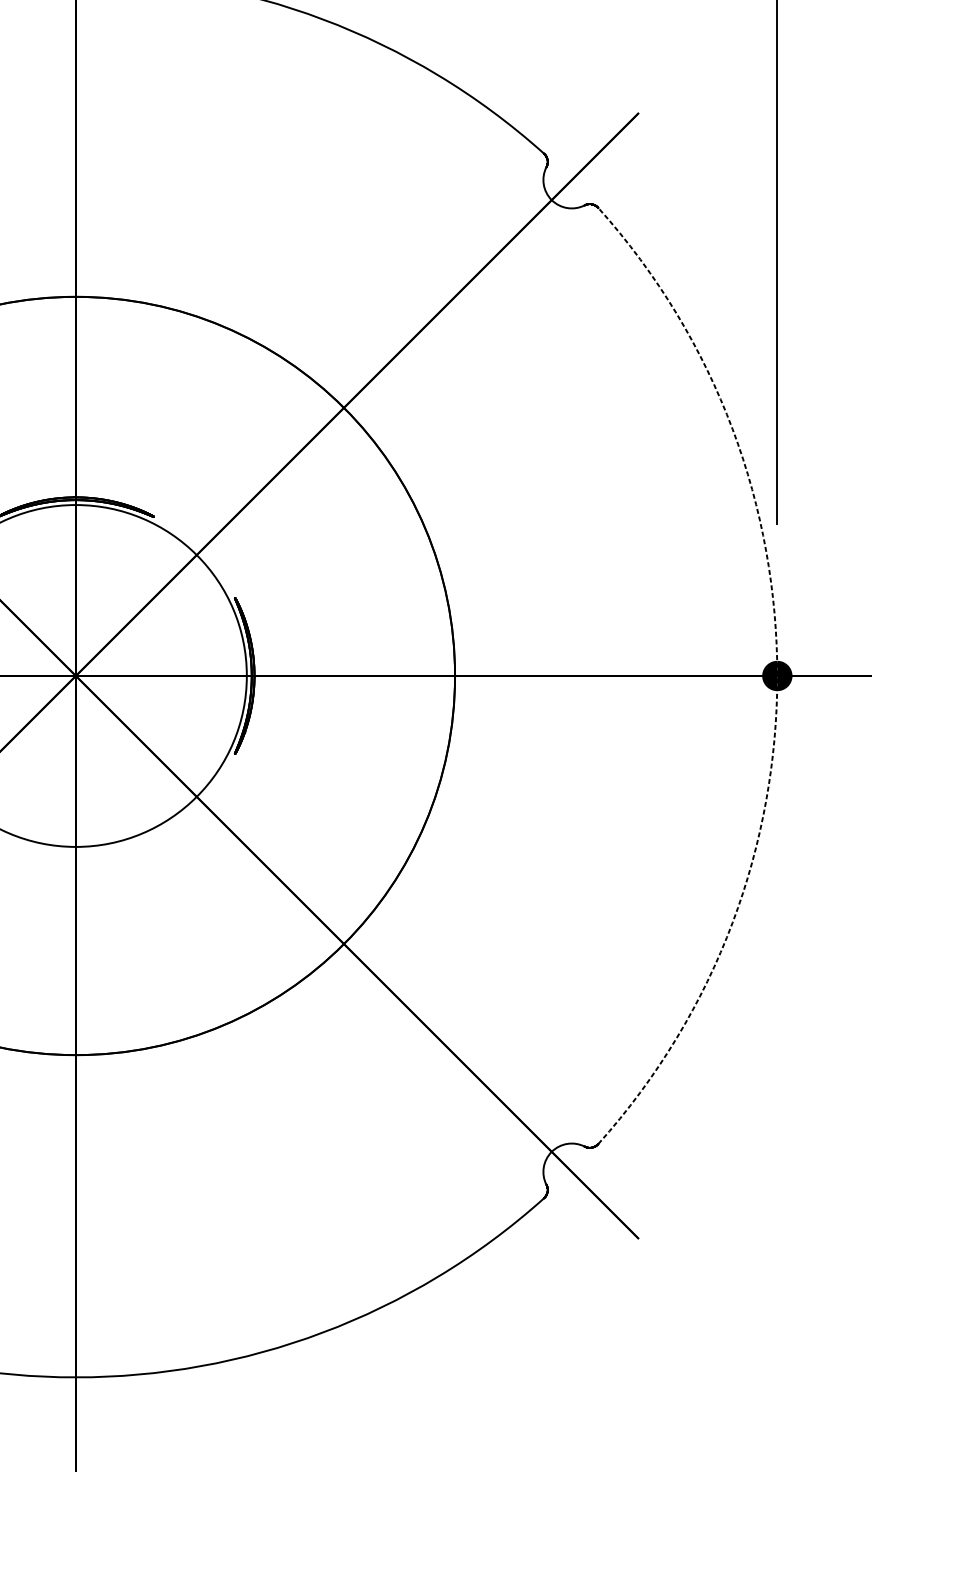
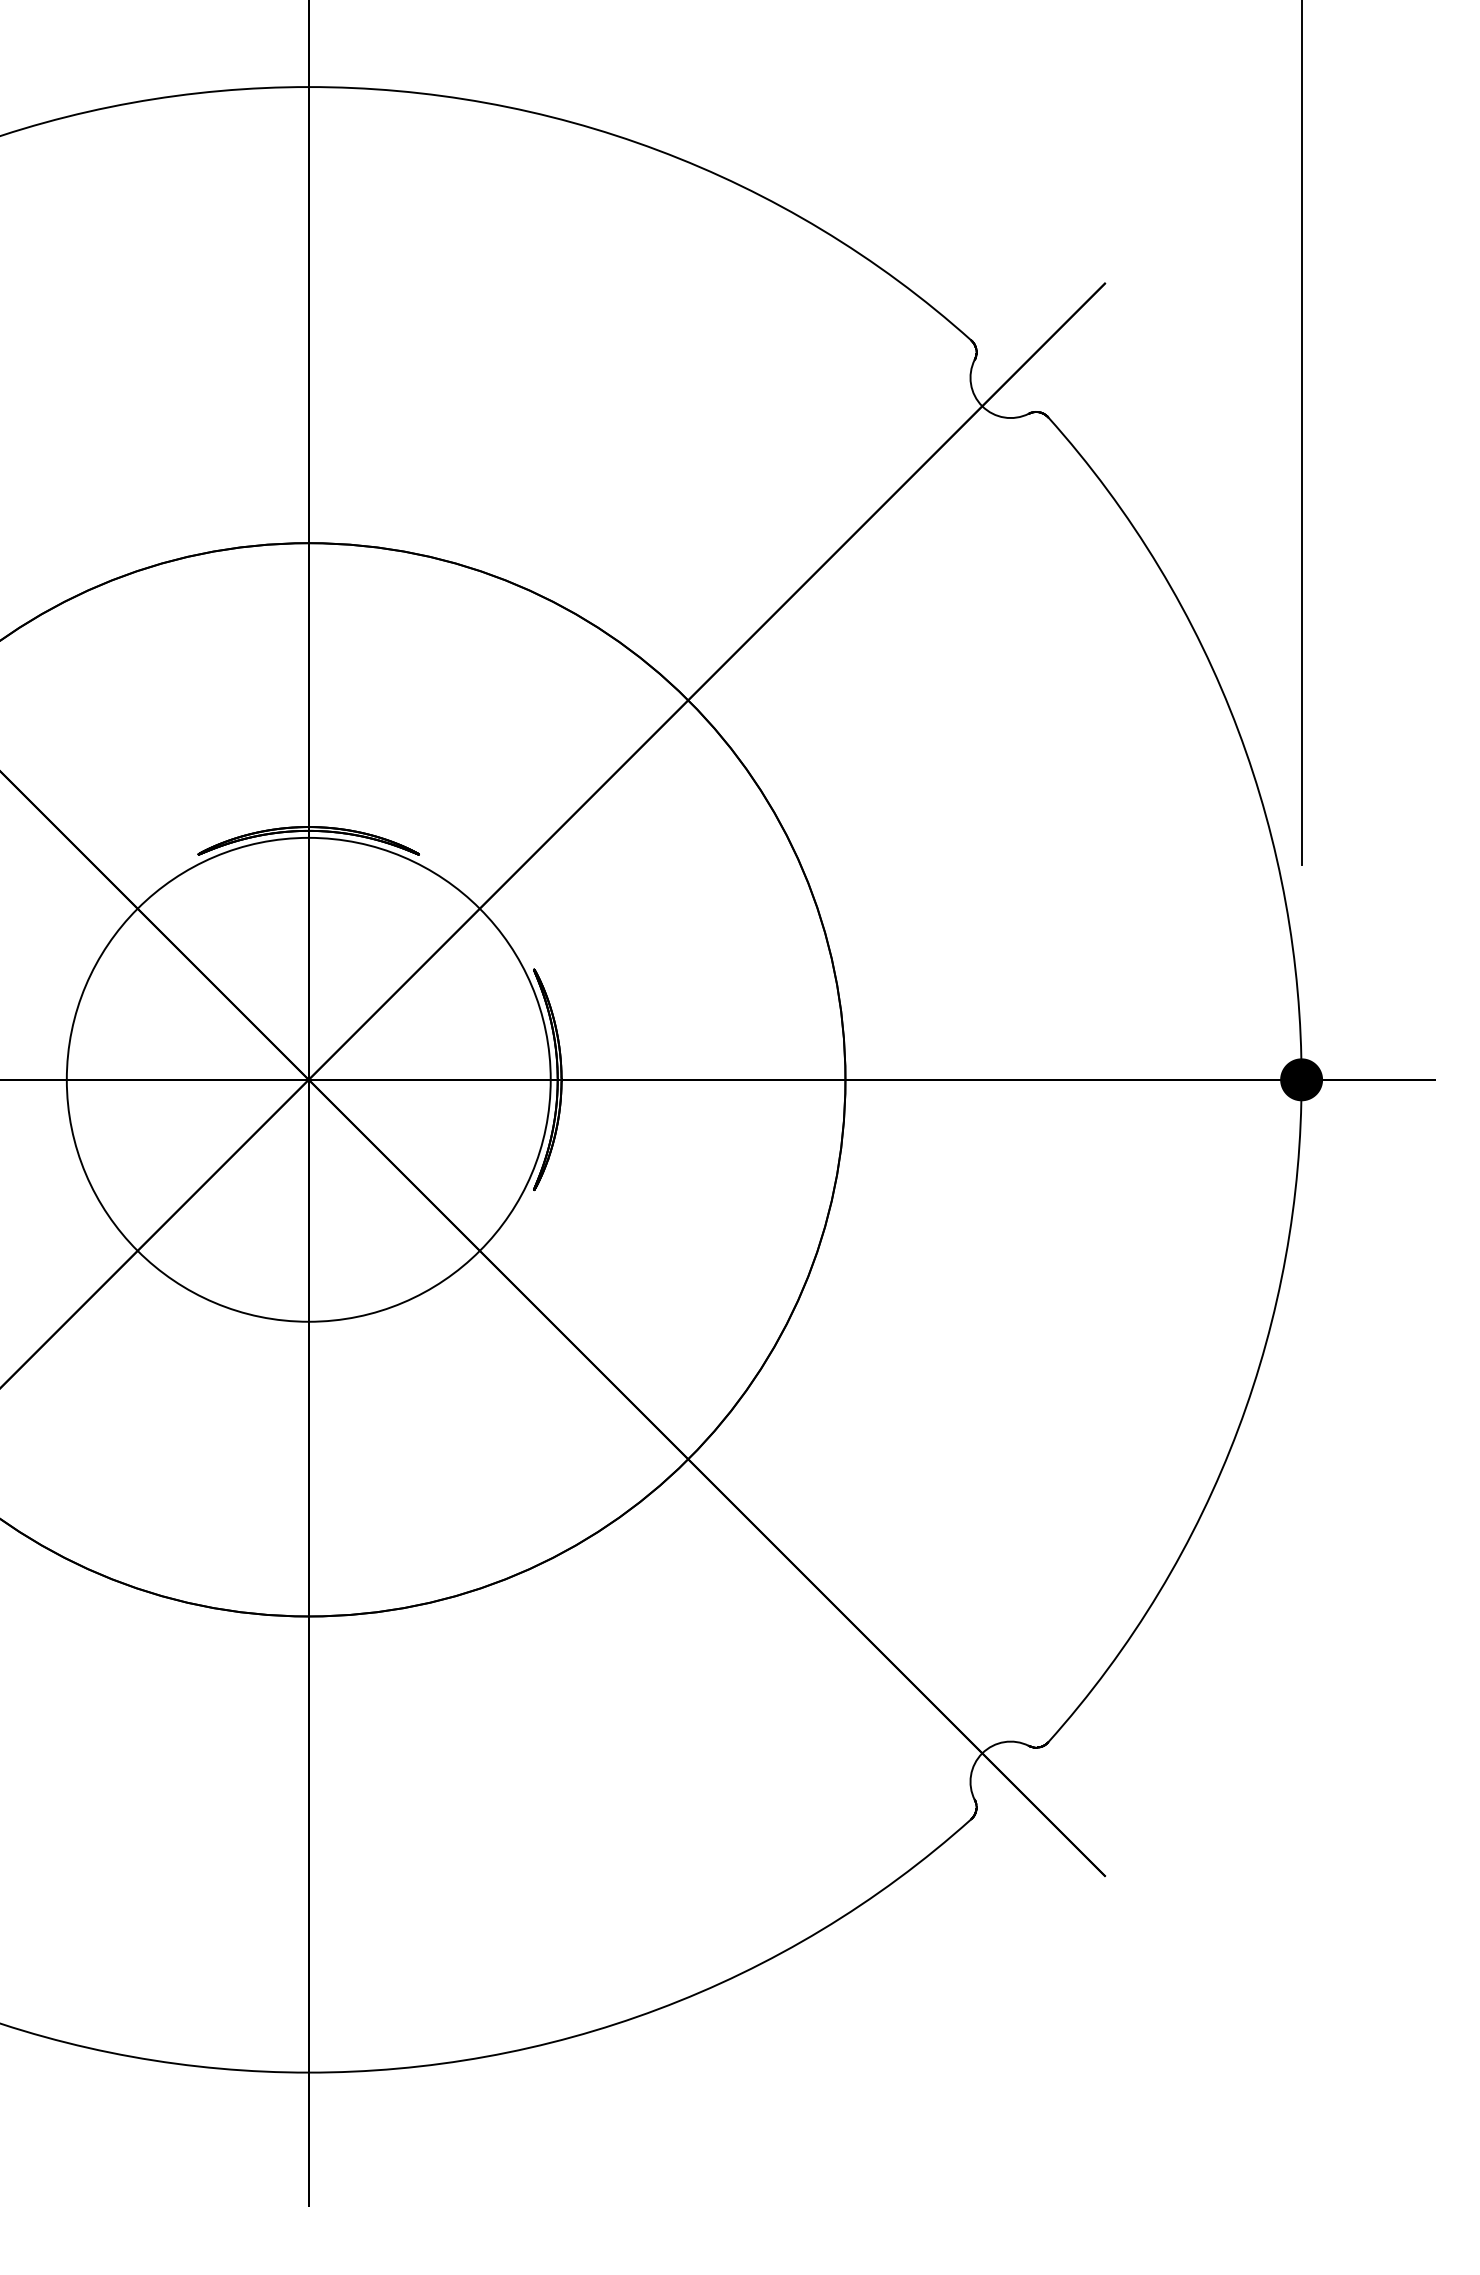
arc: (777, 675) -> (1301, 1079), dashed -> solid

